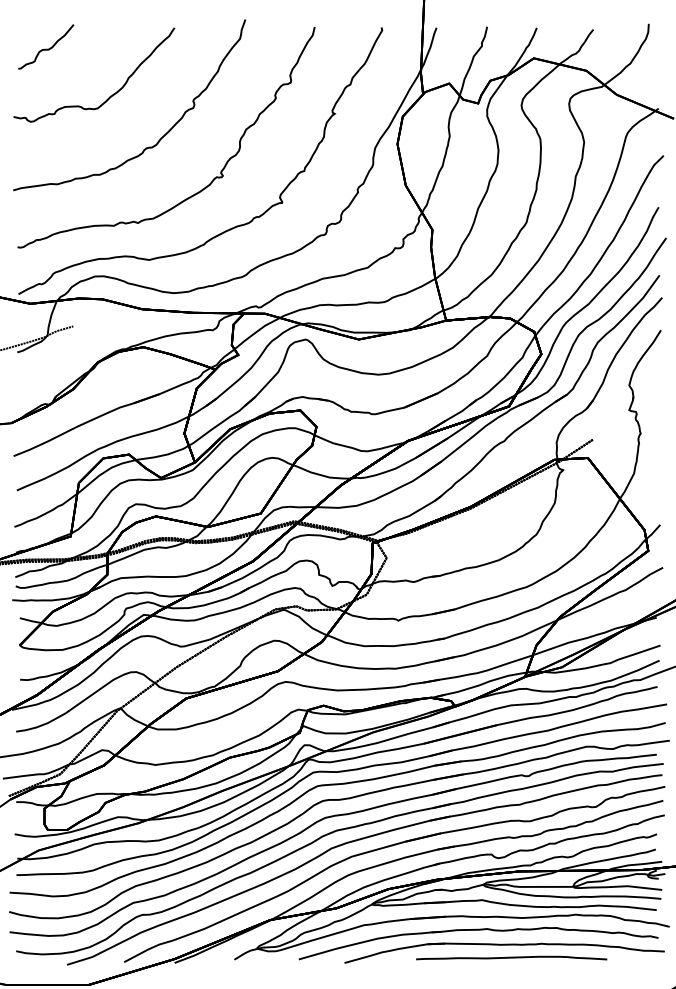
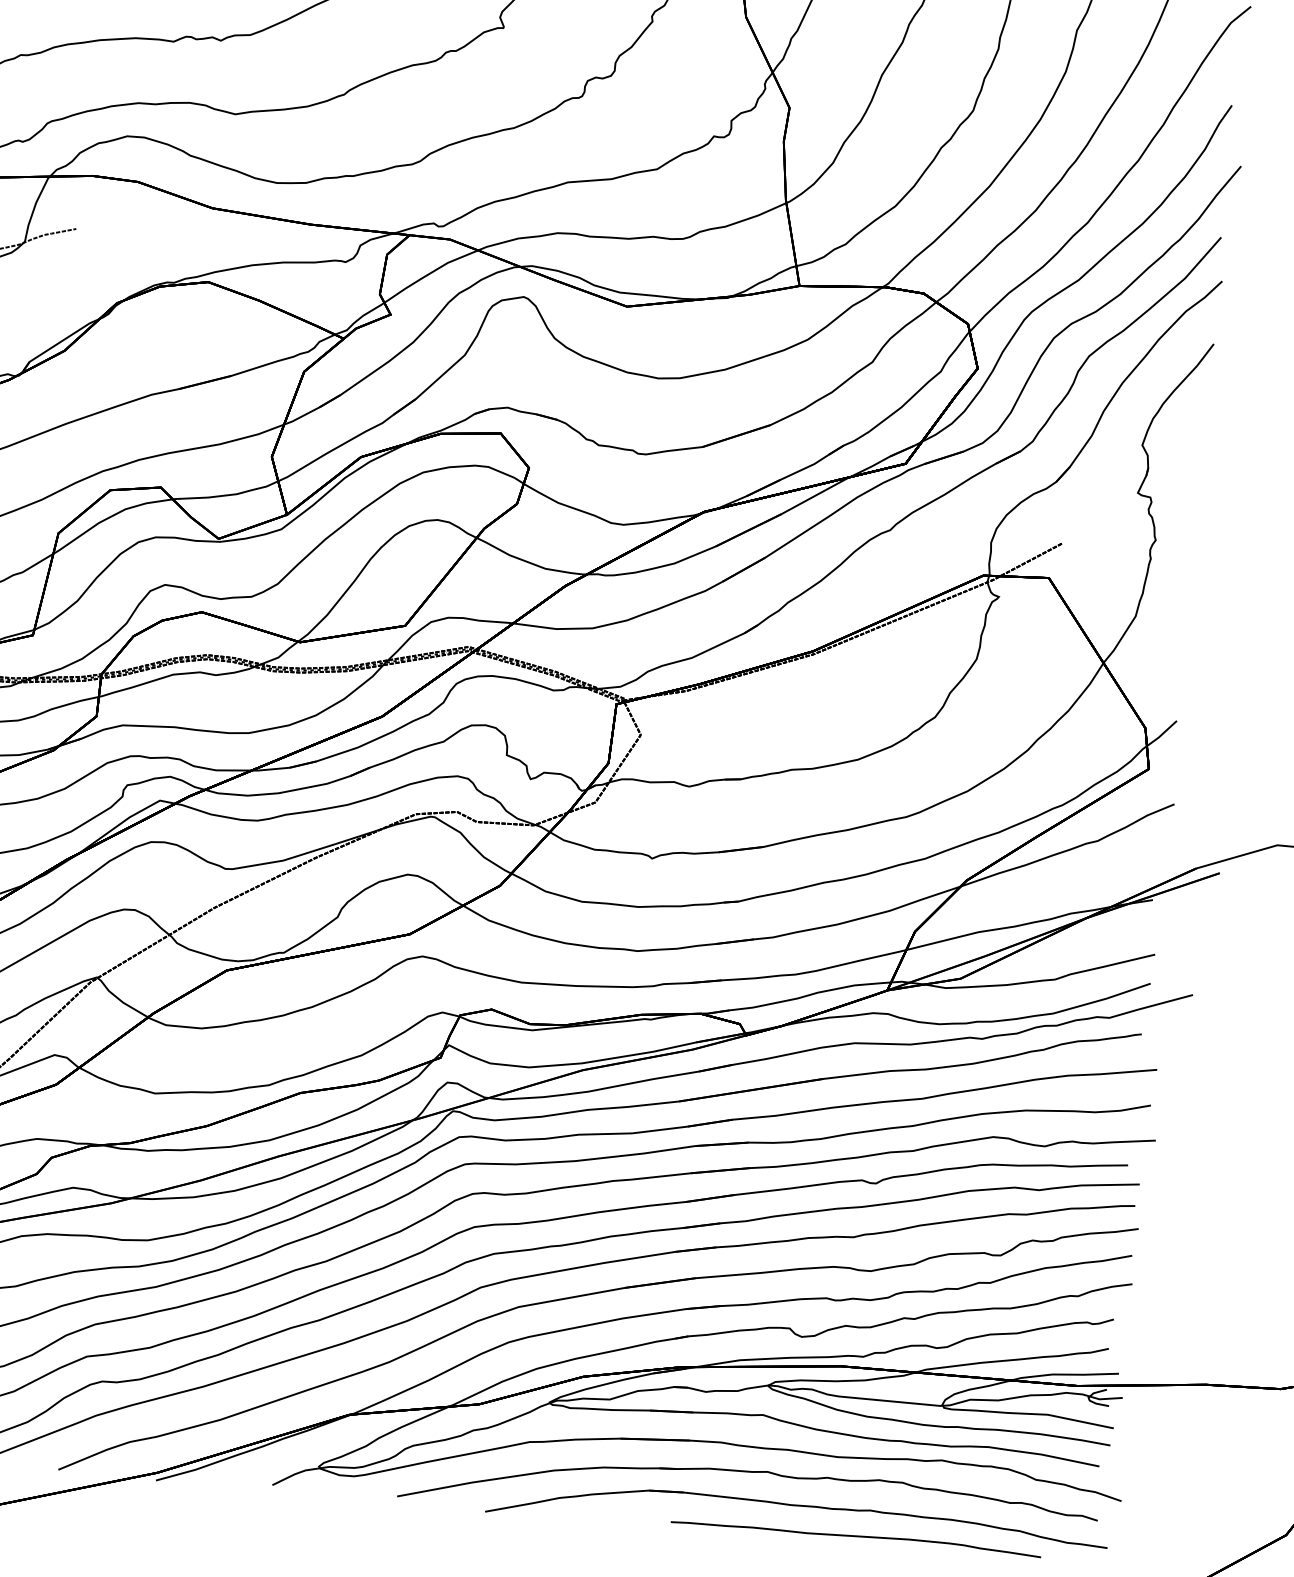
curve: (511, 957) -> (855, 1535), moved

